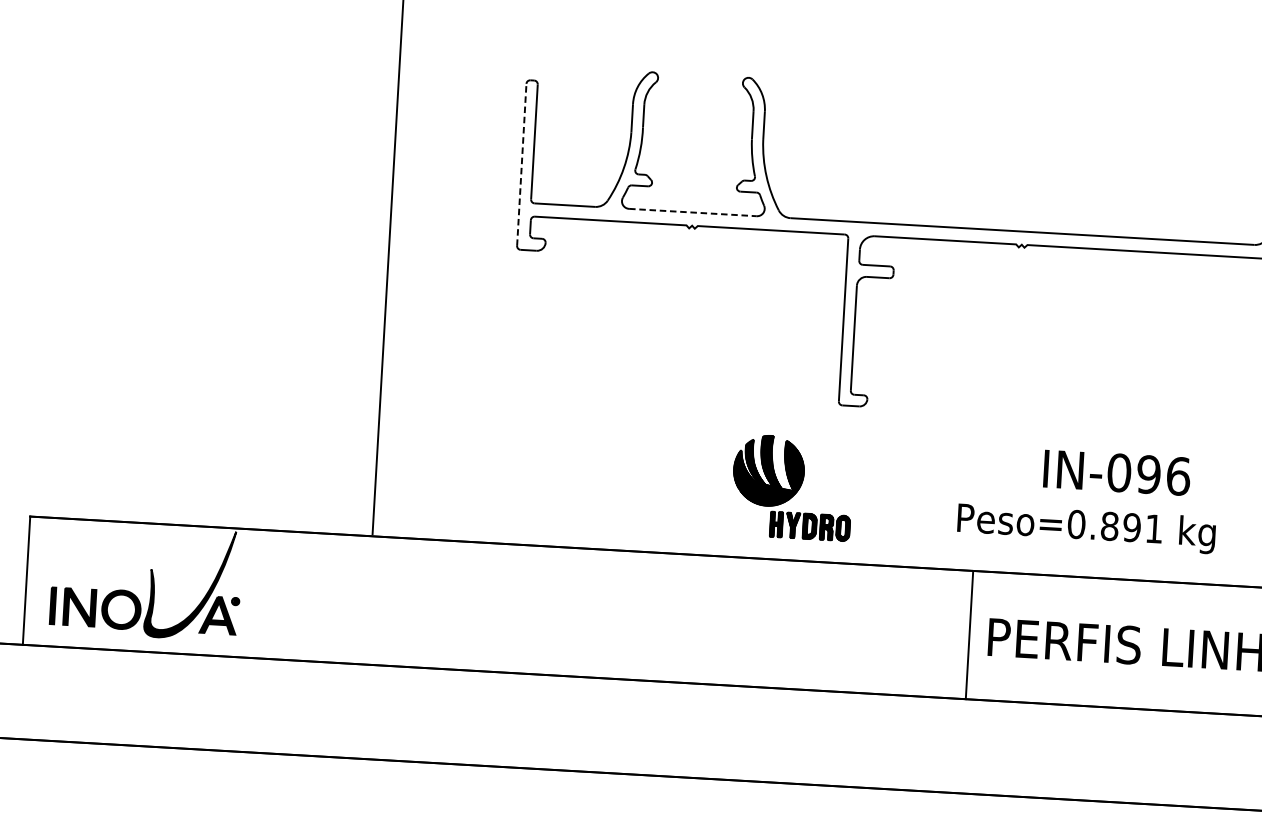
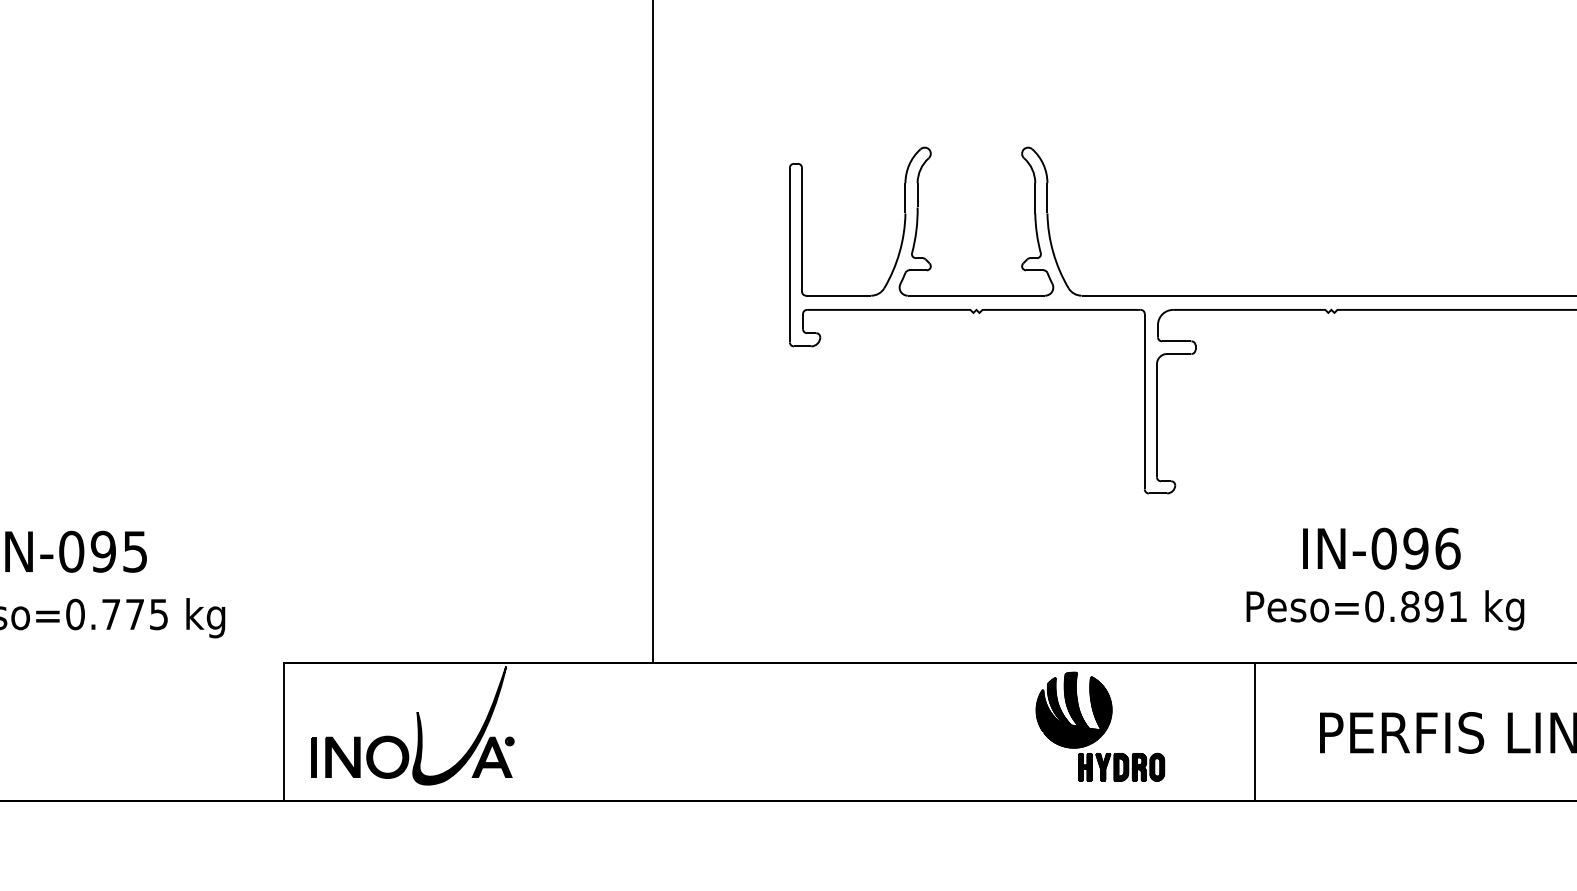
line: (521, 164) -> (789, 254), dashed -> solid
line: (692, 212) -> (976, 295), dashed -> solid
text: (1116, 472) -> (1381, 548), moved
part: (792, 487) -> (1100, 726), moved
text: (1086, 528) -> (1385, 610), moved
line: (969, 634) -> (1255, 731), moved

